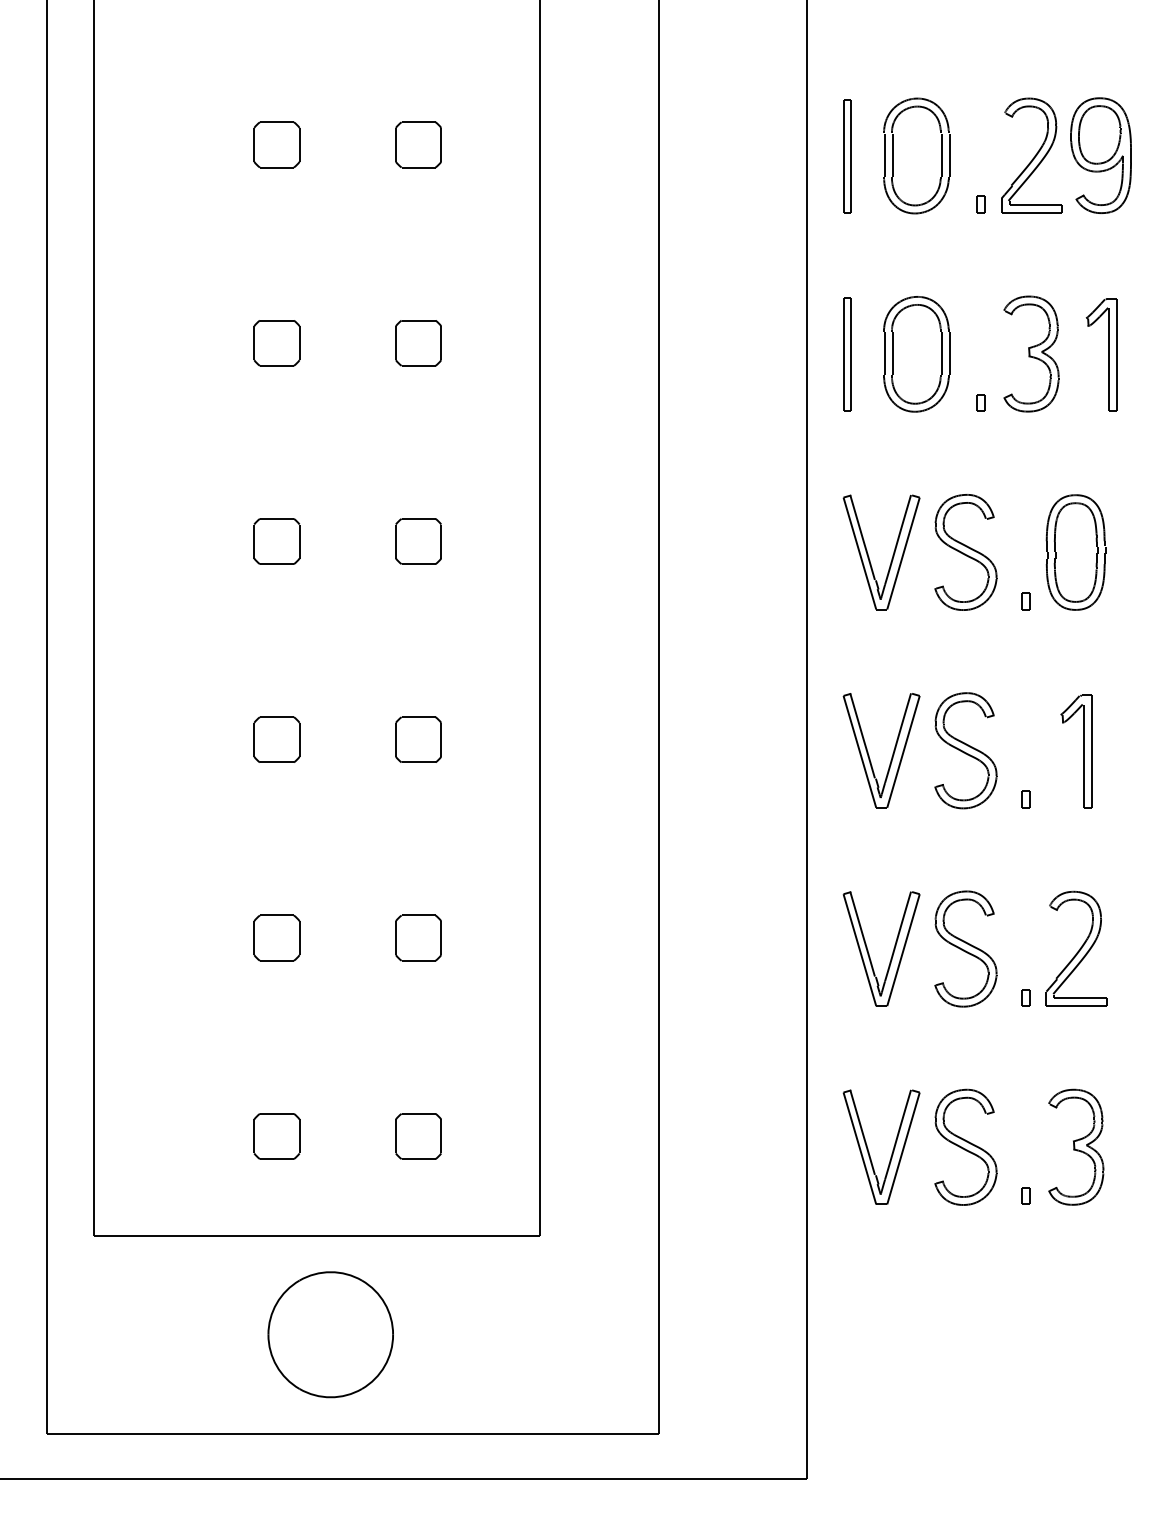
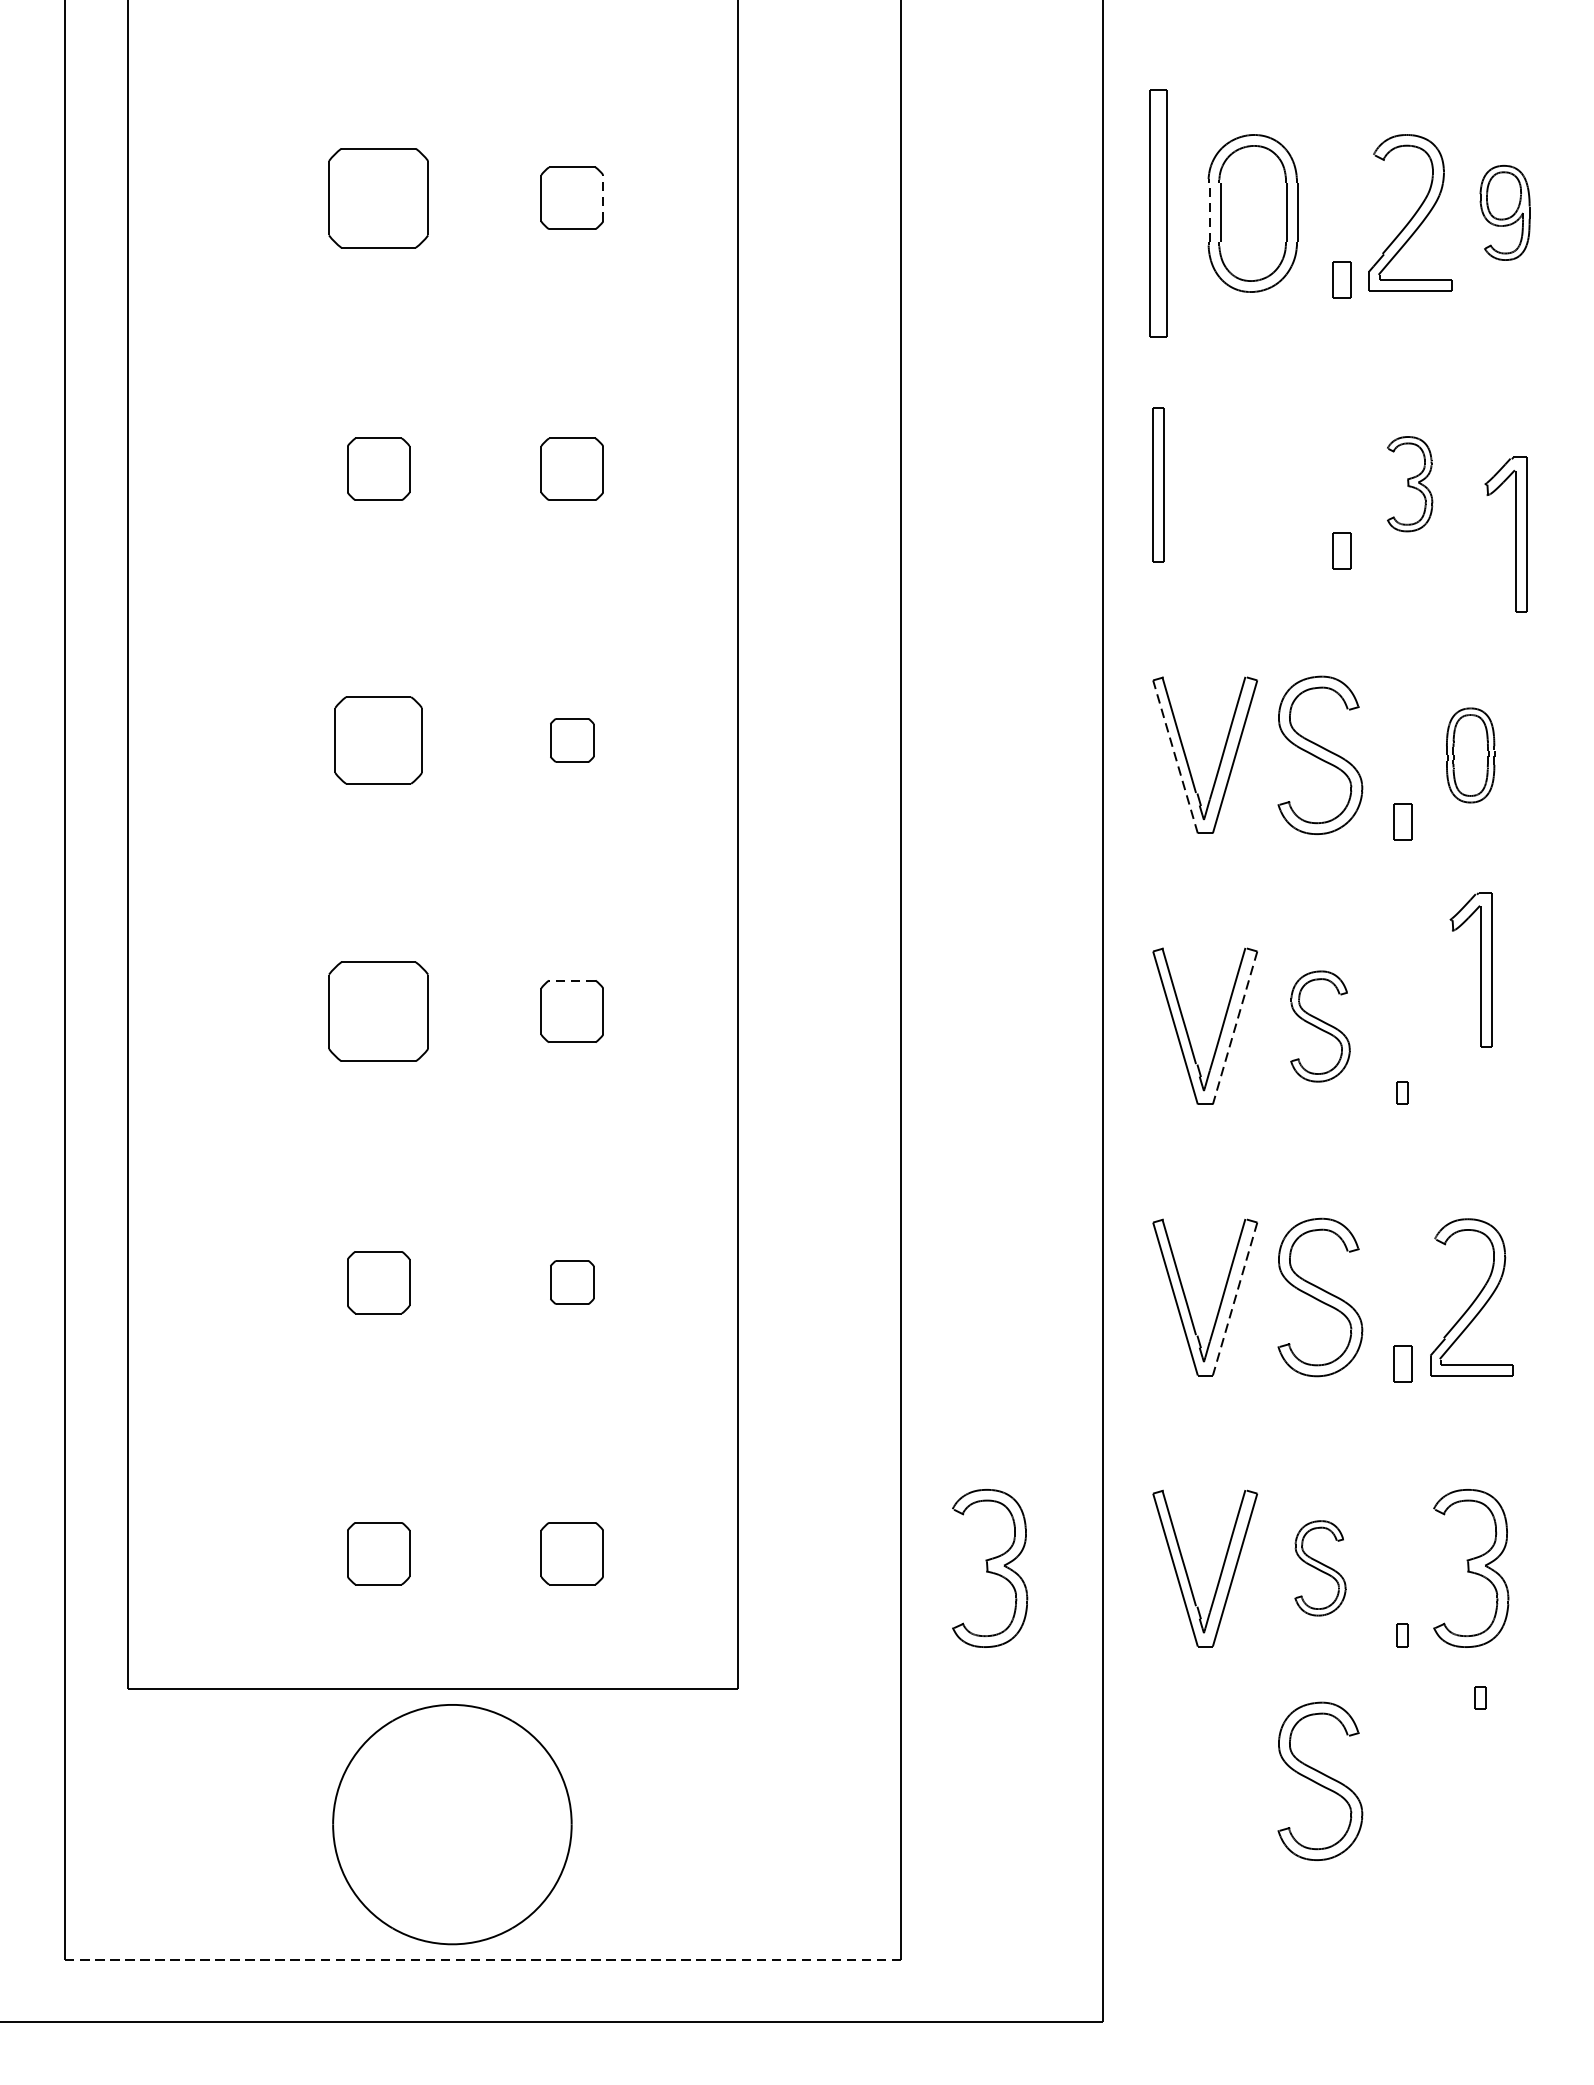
part: (276, 144) -> (378, 197), size x1.6
line: (441, 144) -> (603, 197), solid -> dashed
line: (885, 155) -> (1210, 212), solid -> dashed
part: (1100, 155) -> (1504, 212), size x0.6
part: (847, 156) -> (1158, 214), size x1.6
part: (980, 204) -> (1340, 279), size x1.6
part: (1031, 353) -> (1410, 483), size x0.6
part: (916, 354) -> (1252, 484), removed
part: (1108, 354) -> (1515, 534), moved
part: (980, 402) -> (1340, 550), size x1.6
part: (276, 541) -> (378, 740), size x1.4
part: (418, 541) -> (572, 740), size x0.7
part: (1075, 552) -> (1470, 755), size x0.6
line: (859, 553) -> (1174, 756), solid -> dashed
part: (1025, 601) -> (1401, 822), size x1.6
line: (418, 717) -> (572, 980), solid -> dashed
part: (276, 739) -> (378, 1011), size x1.6
part: (965, 750) -> (1319, 1026), size x0.7
part: (1083, 751) -> (1481, 970), moved
line: (903, 752) -> (1235, 1028), solid -> dashed
part: (418, 937) -> (572, 1281), size x0.7
line: (903, 950) -> (1235, 1299), solid -> dashed
part: (1025, 997) -> (1401, 1363), size x1.6
part: (724, 1146) -> (990, 1567), added
part: (965, 1146) -> (1319, 1567), size x0.6
part: (1082, 1241) -> (1479, 1697), added
part: (965, 1302) -> (1319, 1780), added
part: (330, 1334) -> (451, 1824), size x1.4
line: (353, 1433) -> (483, 1959), solid -> dashed

